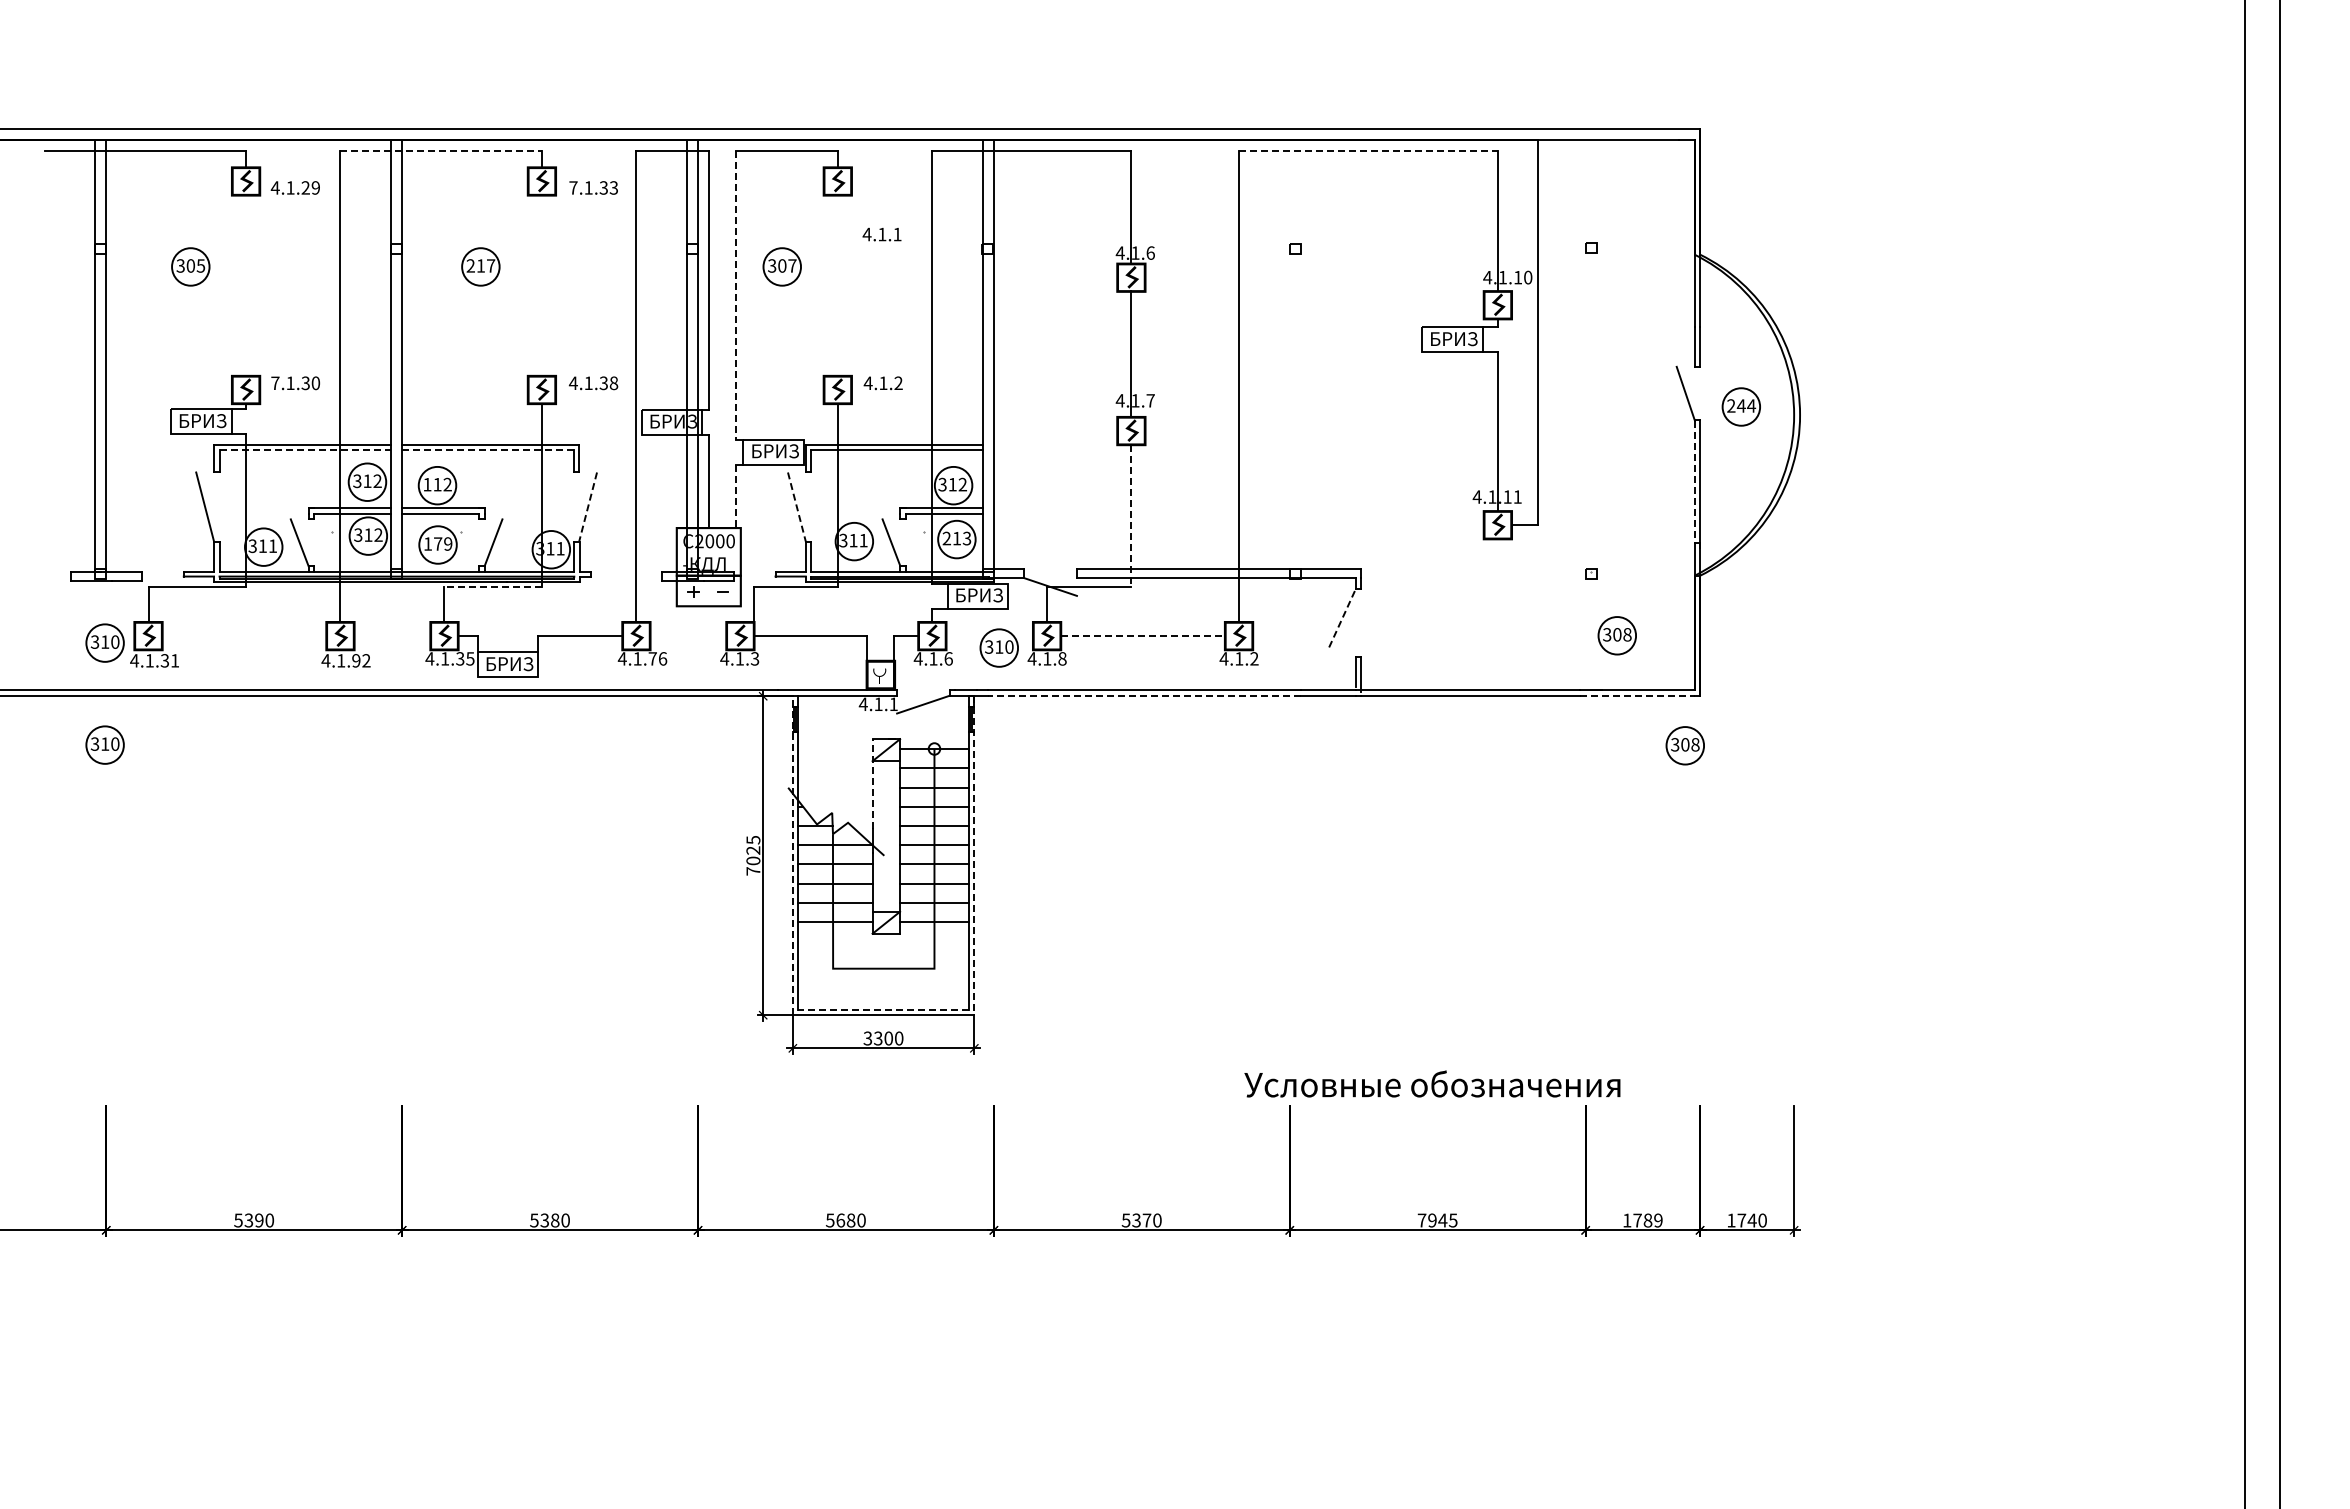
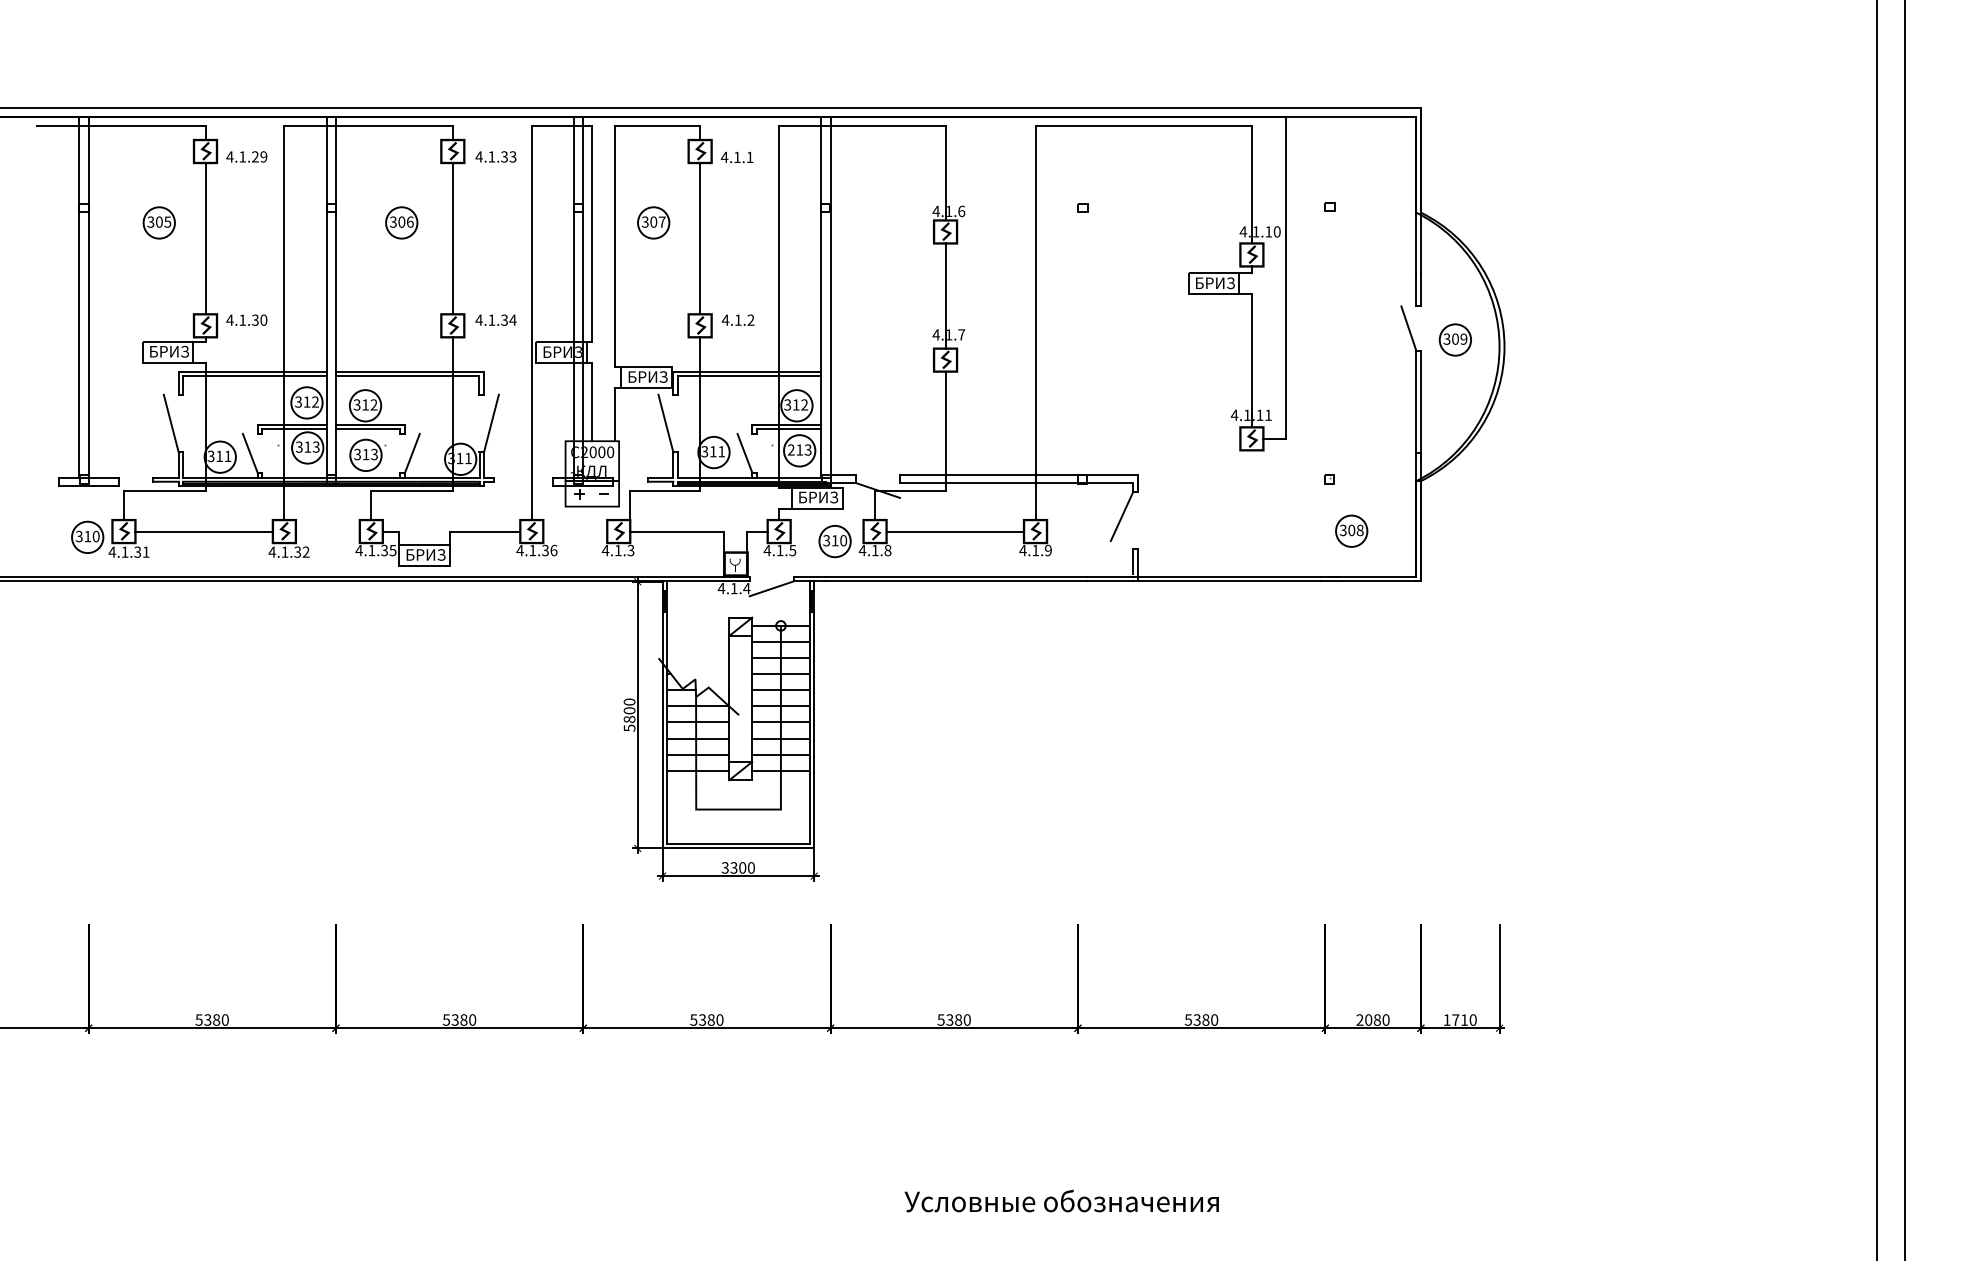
line: (441, 150) -> (368, 125), dashed -> solid
line: (1368, 150) -> (1143, 125), dashed -> solid
text: (572, 187) -> (478, 156), 7.1.33 -> 4.1.33
text: (881, 234) -> (736, 157), moved
text: (480, 265) -> (401, 221), 217 -> 306
line: (246, 285) -> (205, 238), added
line: (541, 285) -> (452, 238), added
line: (837, 285) -> (699, 238), added
line: (735, 295) -> (614, 246), dashed -> solid
text: (274, 382) -> (229, 319), 7.1.30 -> 4.1.30
text: (613, 383) -> (512, 320), 4.1.38 -> 4.1.34
text: (1741, 405) -> (1455, 338), 244 -> 309
line: (305, 450) -> (255, 376), dashed -> solid
line: (487, 450) -> (407, 376), dashed -> solid
line: (1694, 481) -> (1416, 402), dashed -> solid
text: (427, 484) -> (357, 404), 112 -> 312
line: (735, 496) -> (614, 414), dashed -> solid
line: (588, 507) -> (491, 424), dashed -> solid
line: (796, 507) -> (665, 424), dashed -> solid
line: (1131, 516) -> (945, 431), dashed -> solid
text: (378, 535) -> (316, 447), 312 -> 313
text: (437, 543) -> (365, 454), 179 -> 313
line: (493, 587) -> (412, 490), dashed -> solid
line: (1342, 617) -> (1122, 515), dashed -> solid
line: (244, 636) -> (204, 531), added
line: (1143, 636) -> (955, 531), dashed -> solid
text: (652, 658) -> (545, 550), 4.1.76 -> 4.1.36
text: (948, 658) -> (792, 550), 4.1.6 -> 4.1.5
text: (1254, 658) -> (1048, 550), 4.1.2 -> 4.1.9
text: (356, 660) -> (297, 551), 4.1.92 -> 4.1.32
line: (1144, 695) -> (956, 581), dashed -> solid
line: (1637, 695) -> (1368, 581), dashed -> solid
text: (893, 703) -> (746, 587), 4.1.1 -> 4.1.4
part: (104, 744) -> (87, 622), removed
part: (1684, 745) -> (1407, 622), removed
line: (872, 783) -> (729, 654), dashed -> solid
text: (753, 855) -> (629, 714), 7025 -> 5800
line: (792, 855) -> (662, 714), dashed -> solid
line: (974, 855) -> (814, 714), dashed -> solid
line: (883, 1009) -> (738, 843), dashed -> solid
text: (1432, 1083) -> (1061, 1200), moved
text: (259, 1220) -> (216, 1020), 5390 -> 5380
text: (840, 1220) -> (702, 1020), 5680 -> 5380
text: (1146, 1220) -> (958, 1020), 5370 -> 5380
text: (1437, 1220) -> (1201, 1020), 7945 -> 5380
text: (1642, 1220) -> (1372, 1020), 1789 -> 2080
text: (1751, 1220) -> (1463, 1020), 1740 -> 1710

